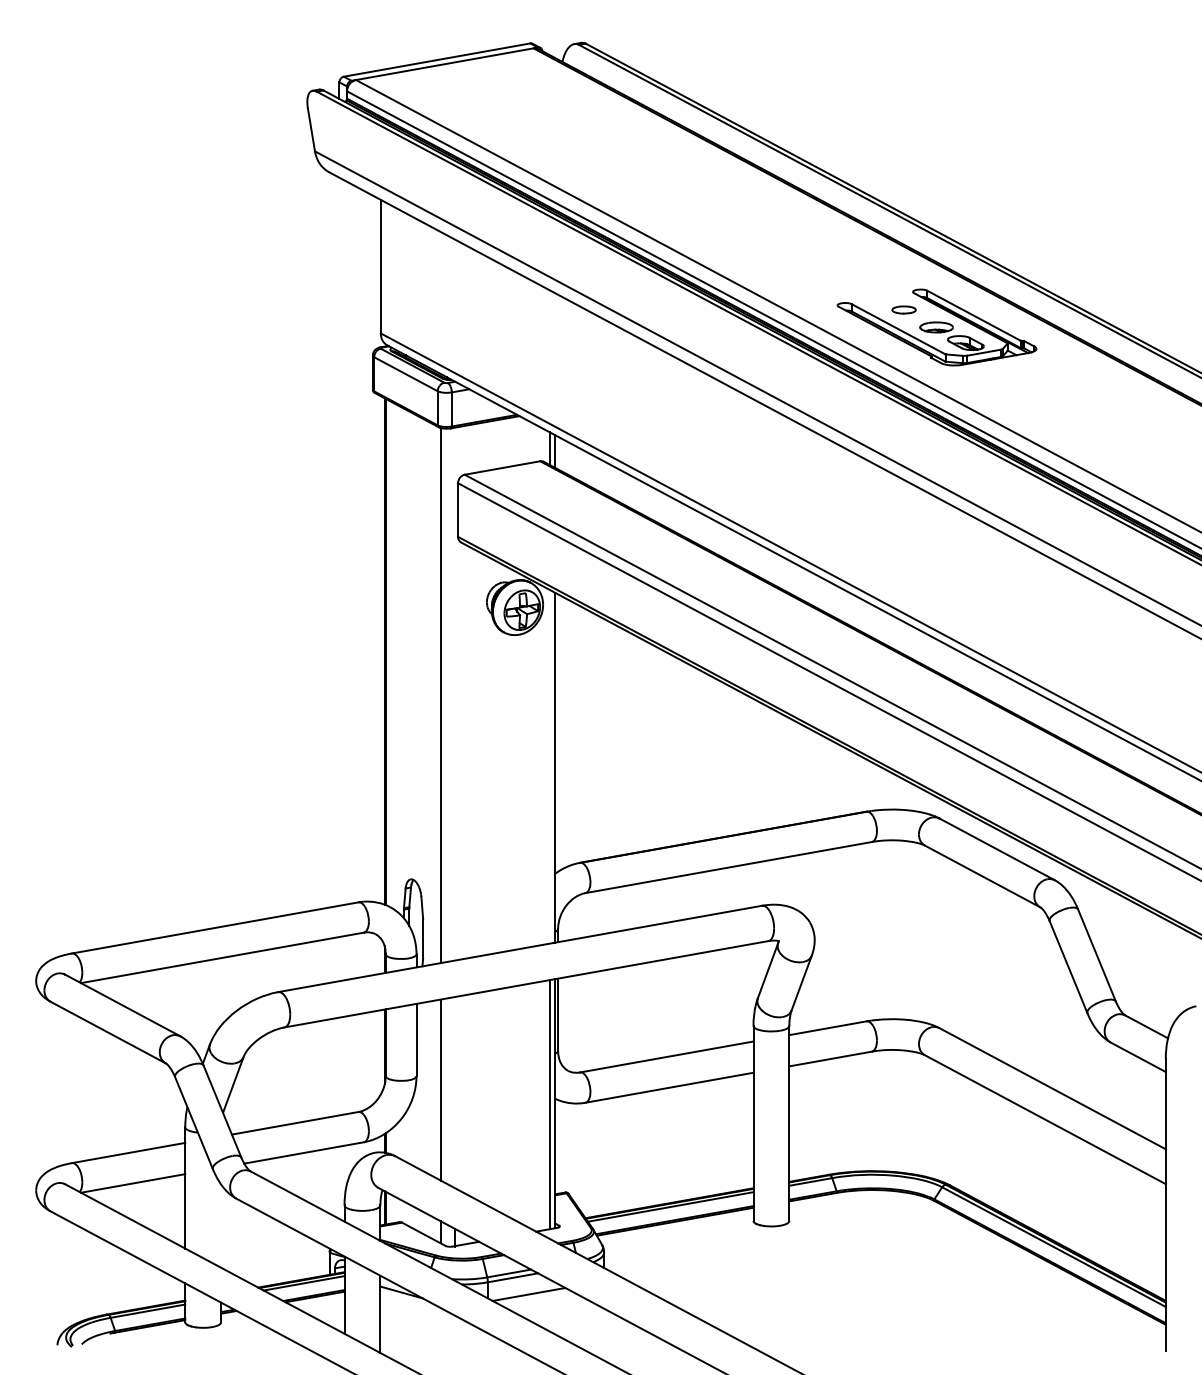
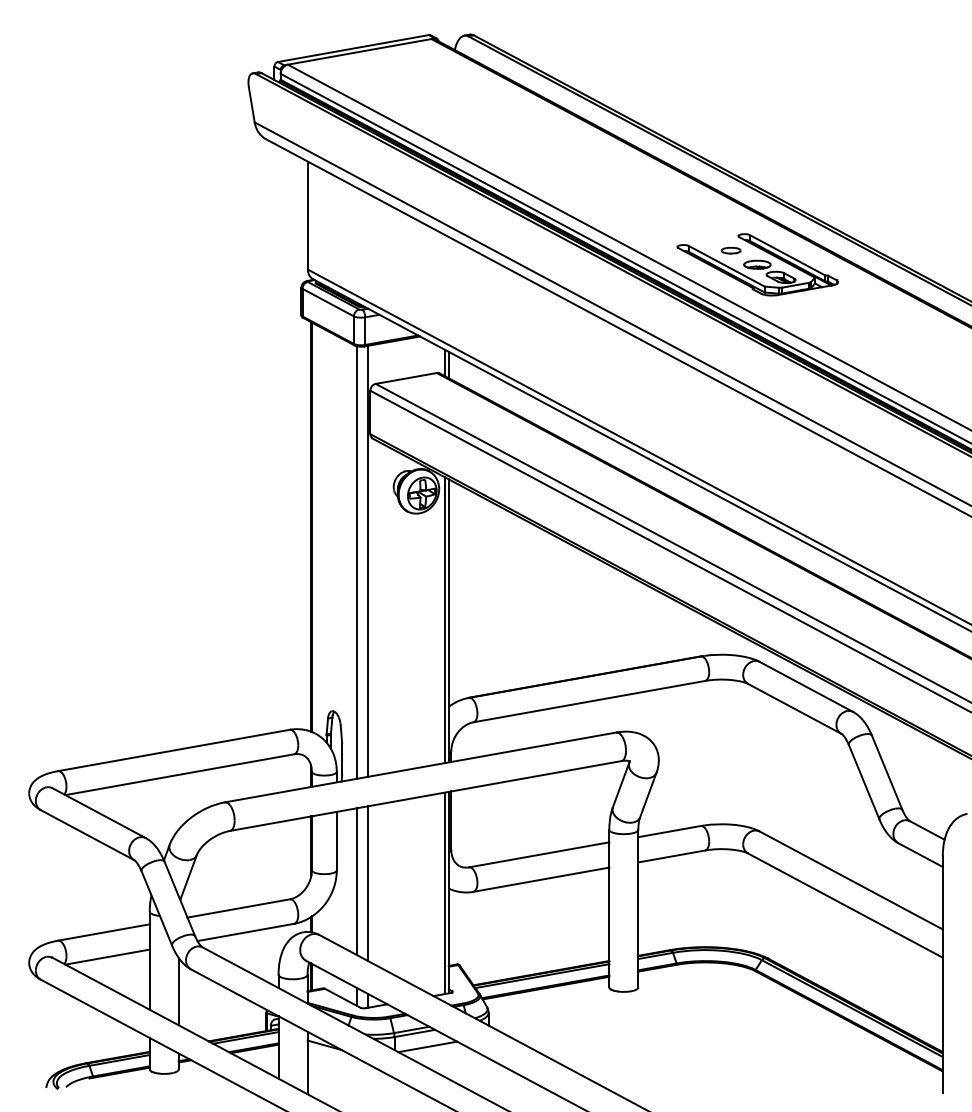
line: (454, 694) -> (367, 561), added
line: (549, 766) -> (444, 619), added
line: (454, 1092) -> (367, 883), added
line: (221, 1225) -> (179, 991), added

